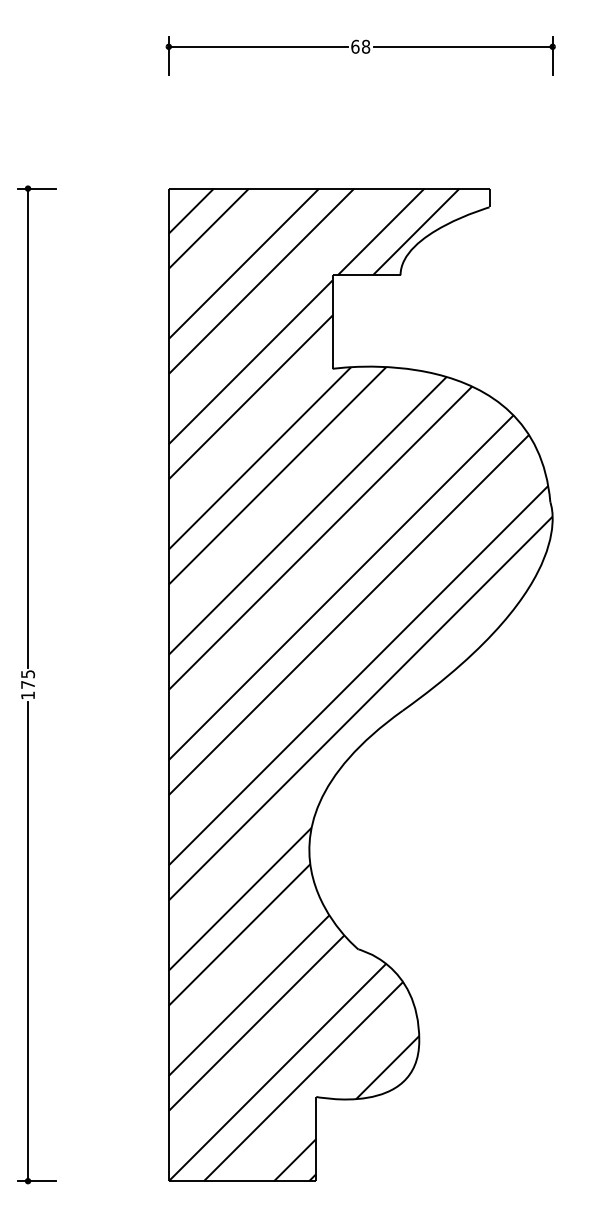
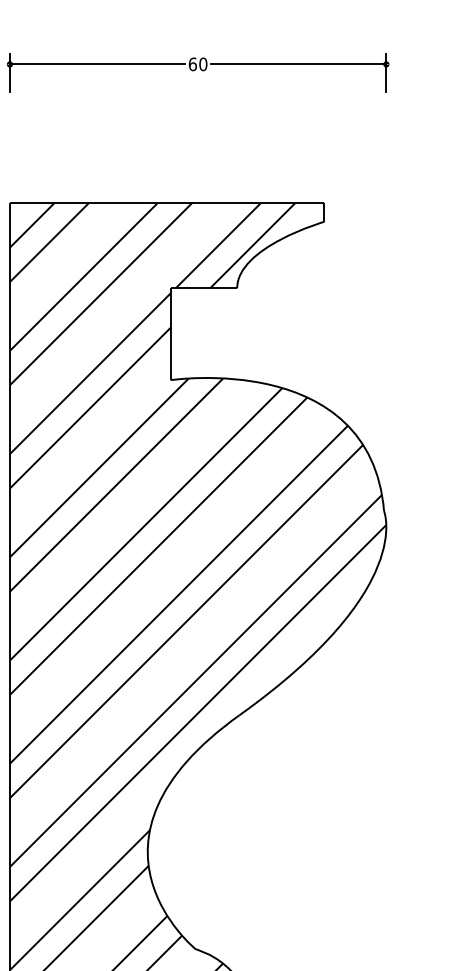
text: (365, 46) -> (202, 64), 68 -> 60

